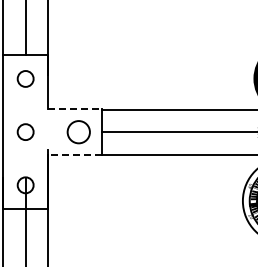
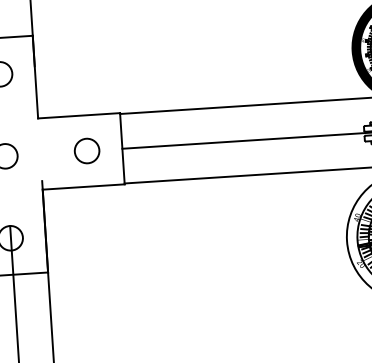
line: (75, 109) -> (79, 116), dashed -> solid
circle: (78, 131) -> (86, 150), size x0.71
line: (75, 155) -> (84, 187), dashed -> solid

